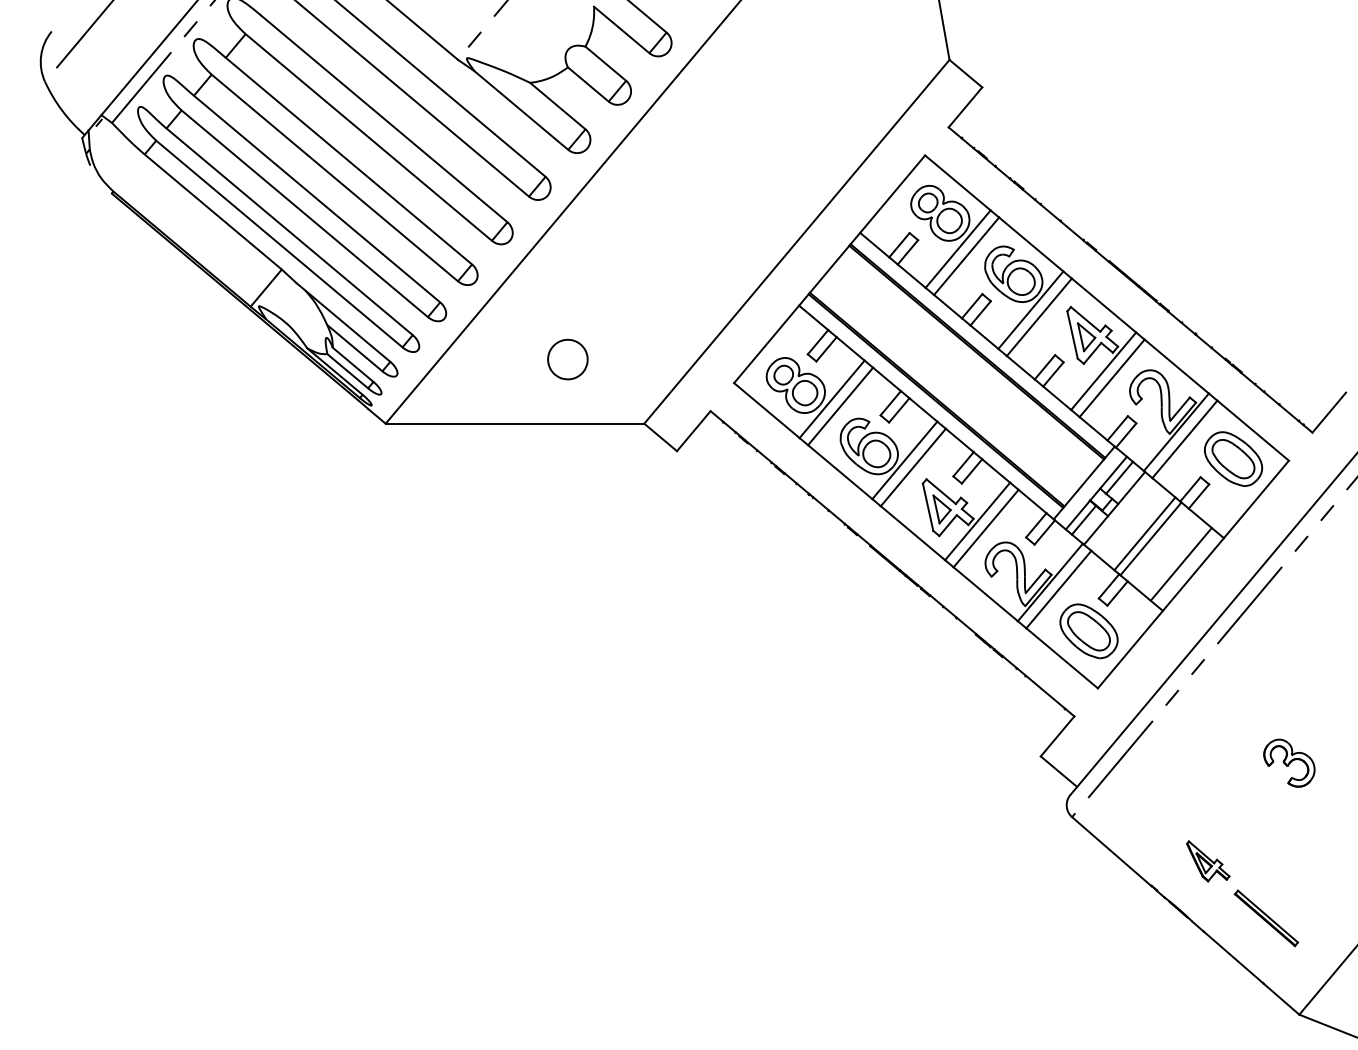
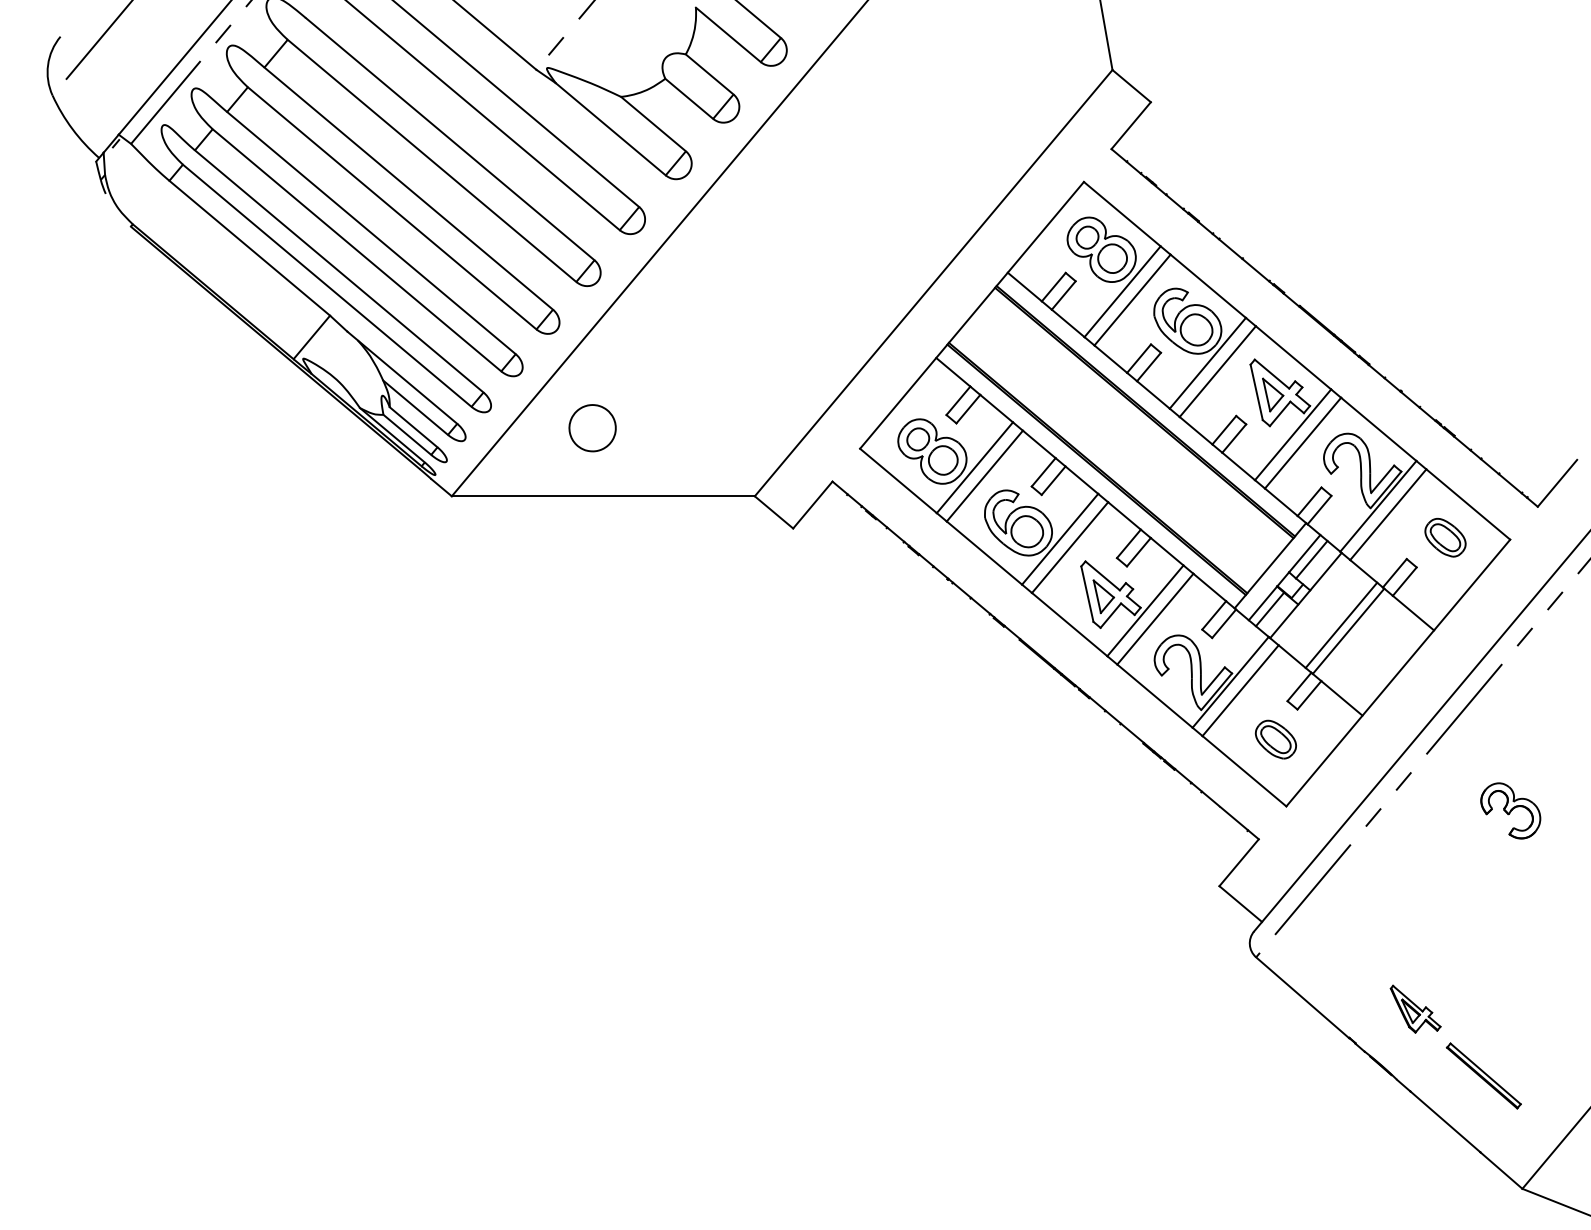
part: (567, 359) -> (592, 428), moved
part: (1233, 458) -> (1445, 537), size x0.6
line: (1180, 563) -> (1383, 660), removed
part: (1088, 631) -> (1275, 739), size x0.6
part: (1289, 762) -> (1510, 810), moved

